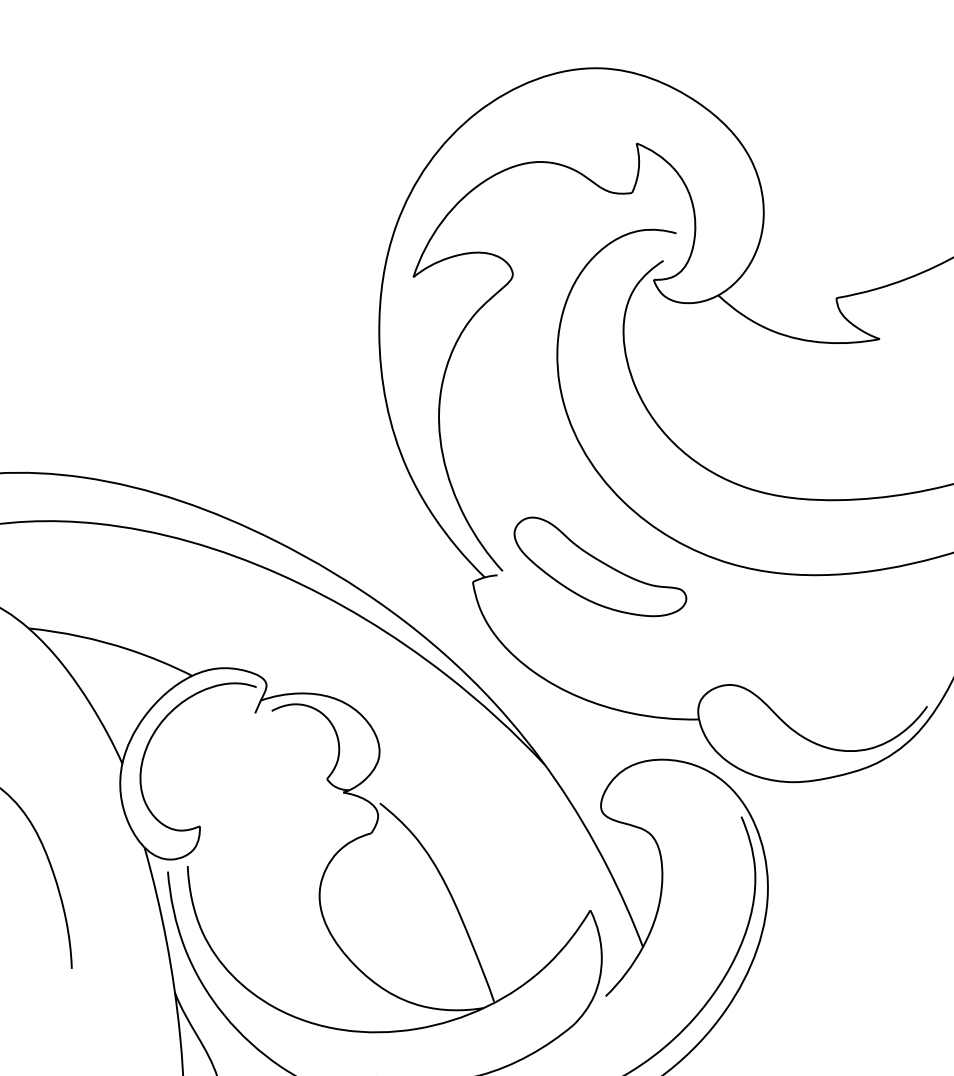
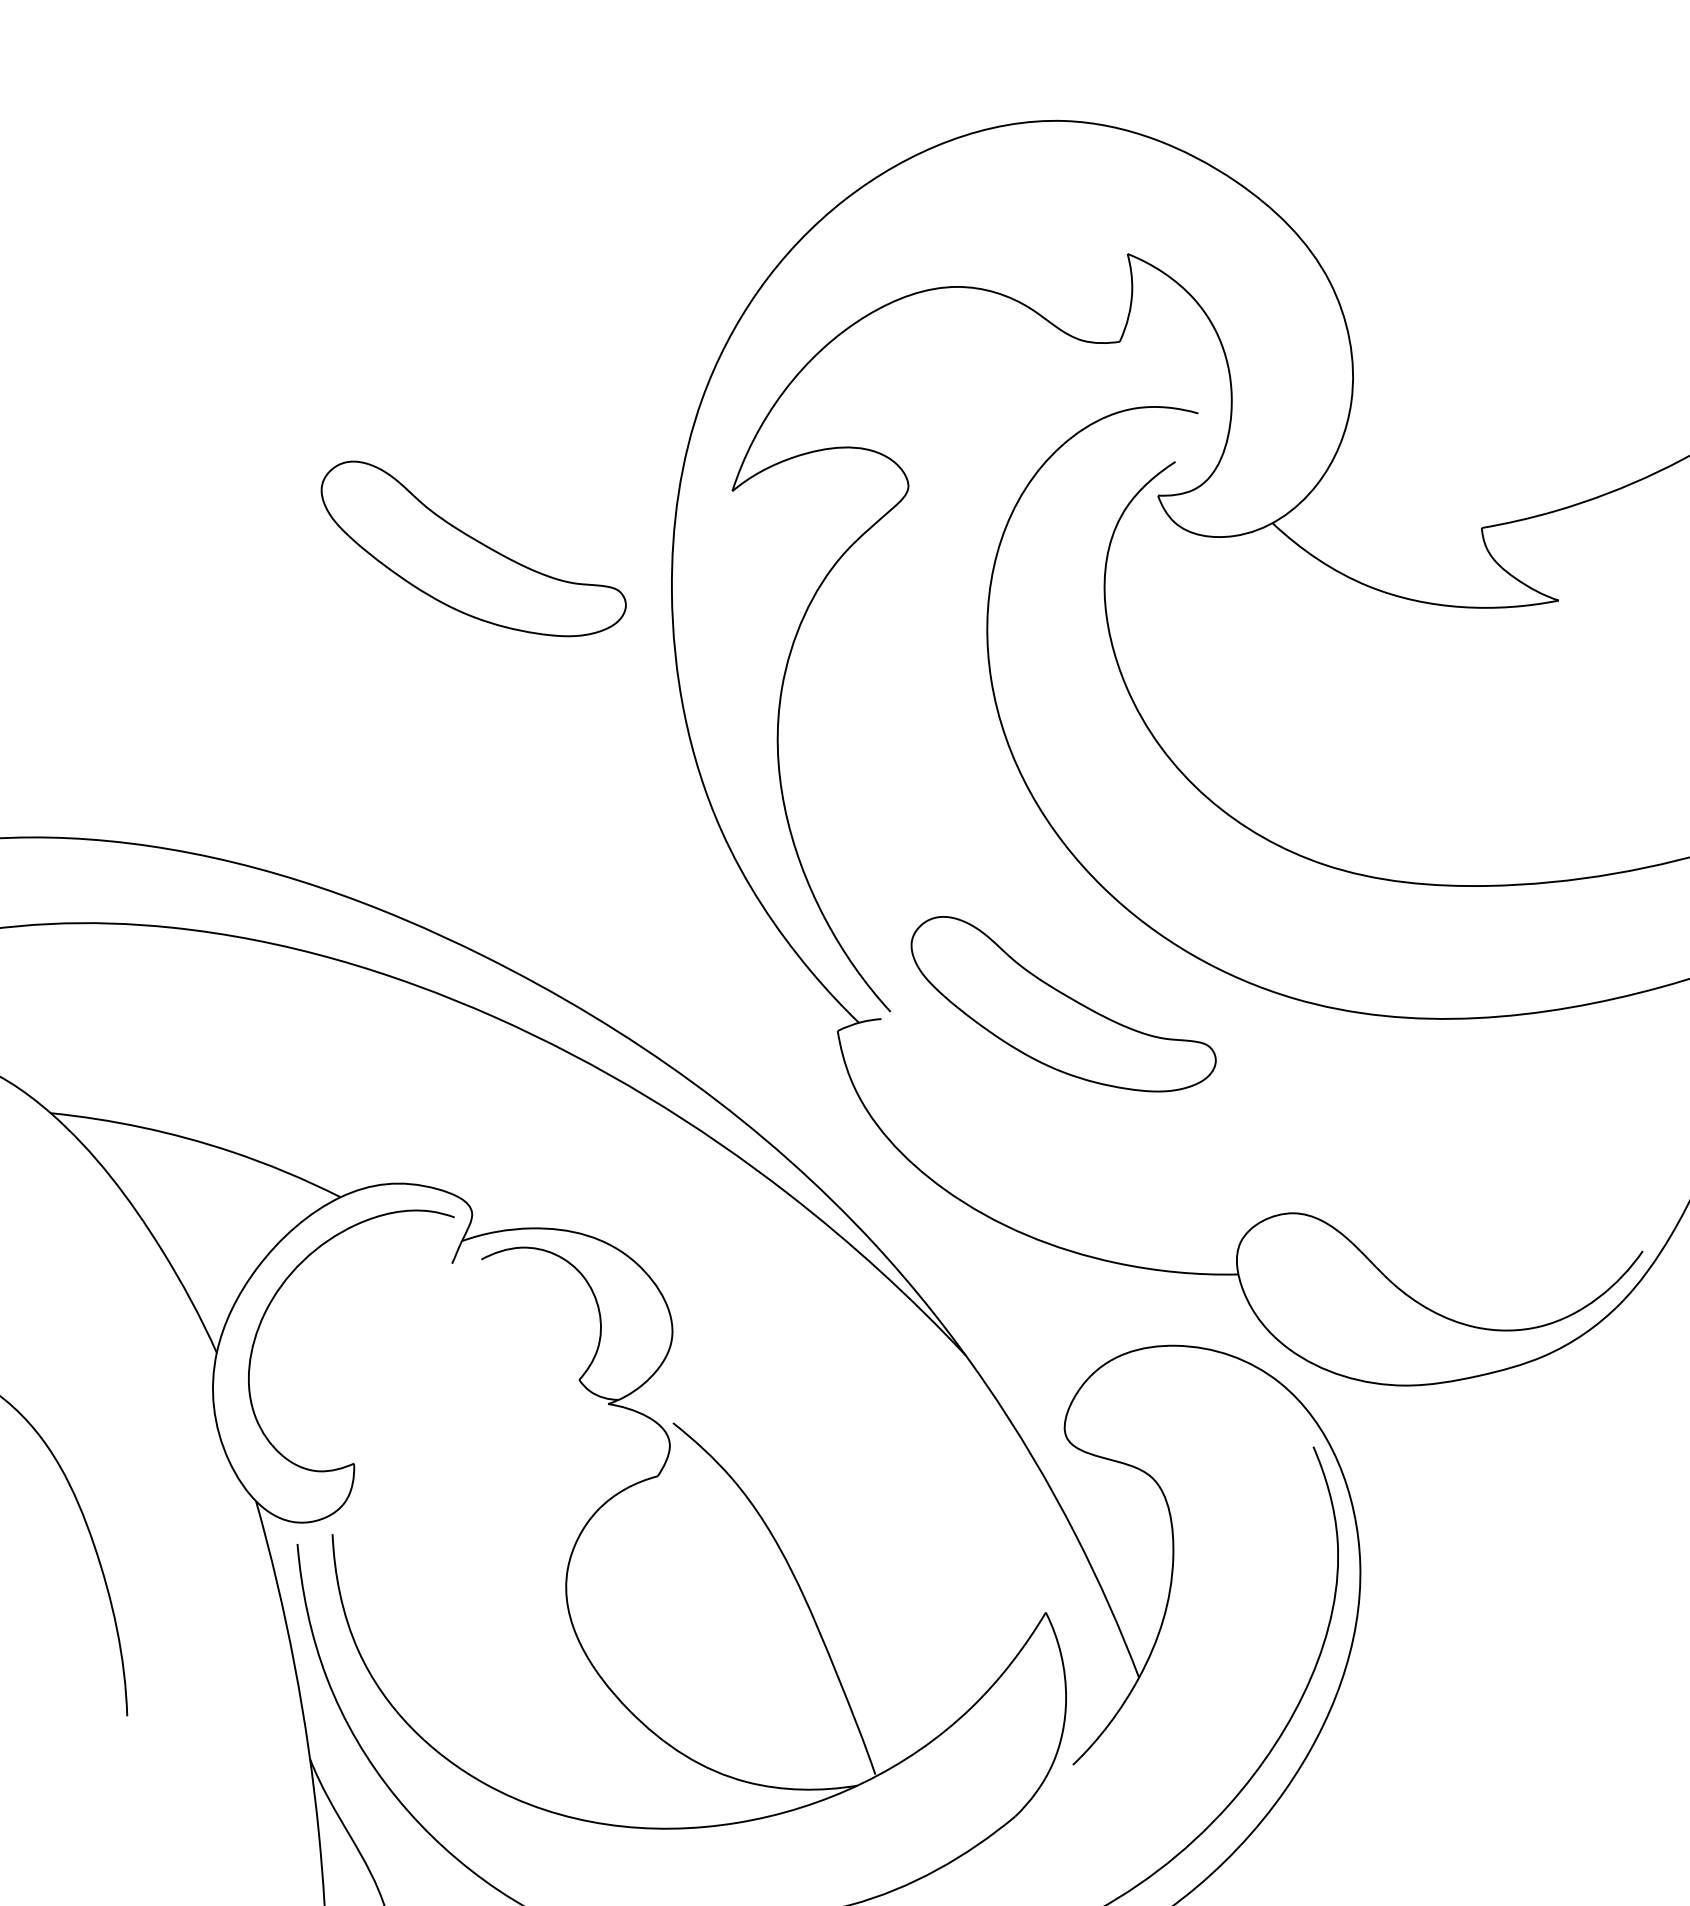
part: (267, 309) -> (473, 548), added

